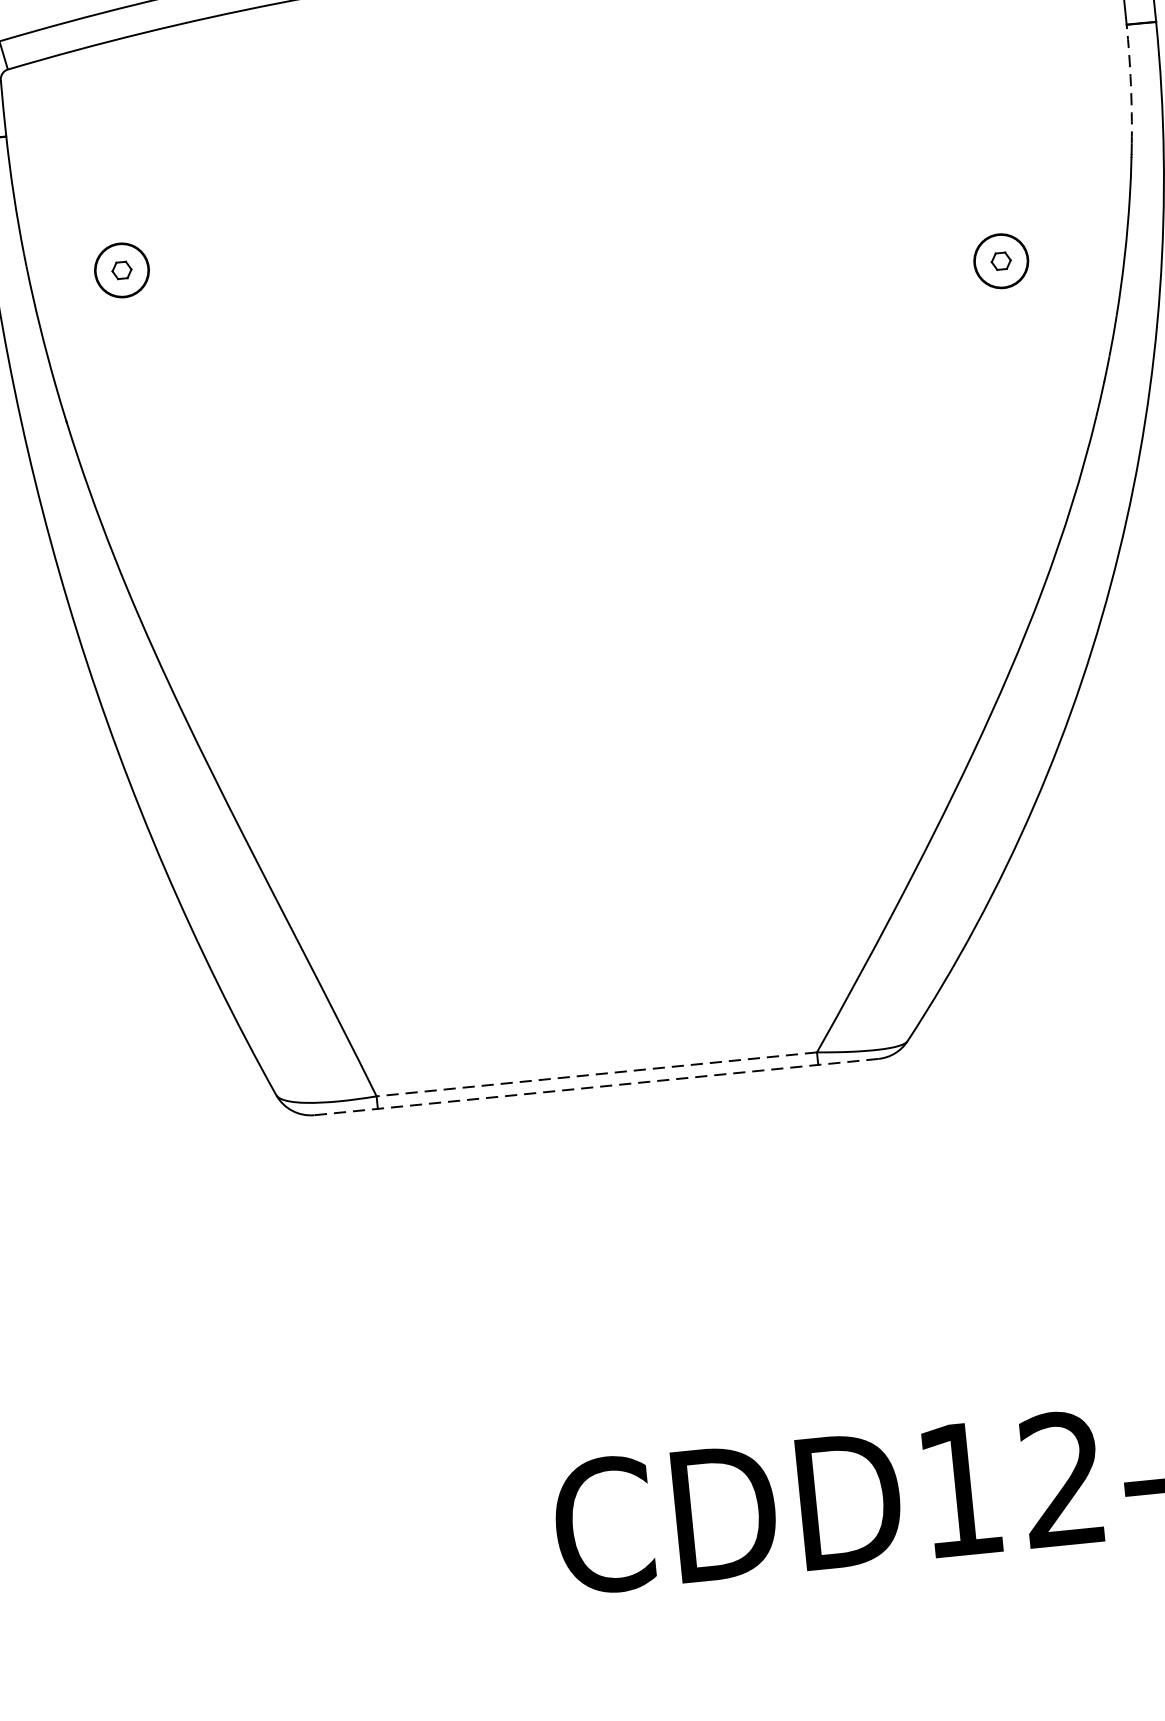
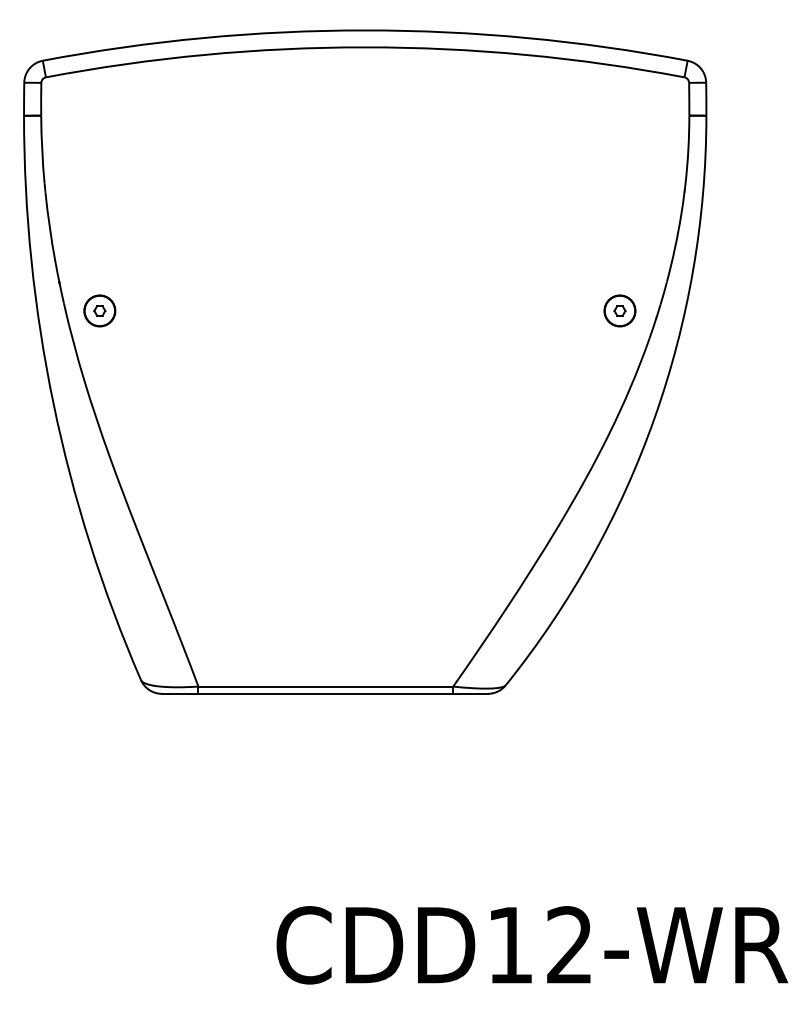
arc: (1131, 83) -> (688, 149), dashed -> solid
part: (1000, 260) -> (619, 310), moved
part: (121, 269) -> (99, 310), moved
line: (596, 1074) -> (325, 686), dashed -> solid
line: (595, 1086) -> (324, 693), dashed -> solid

